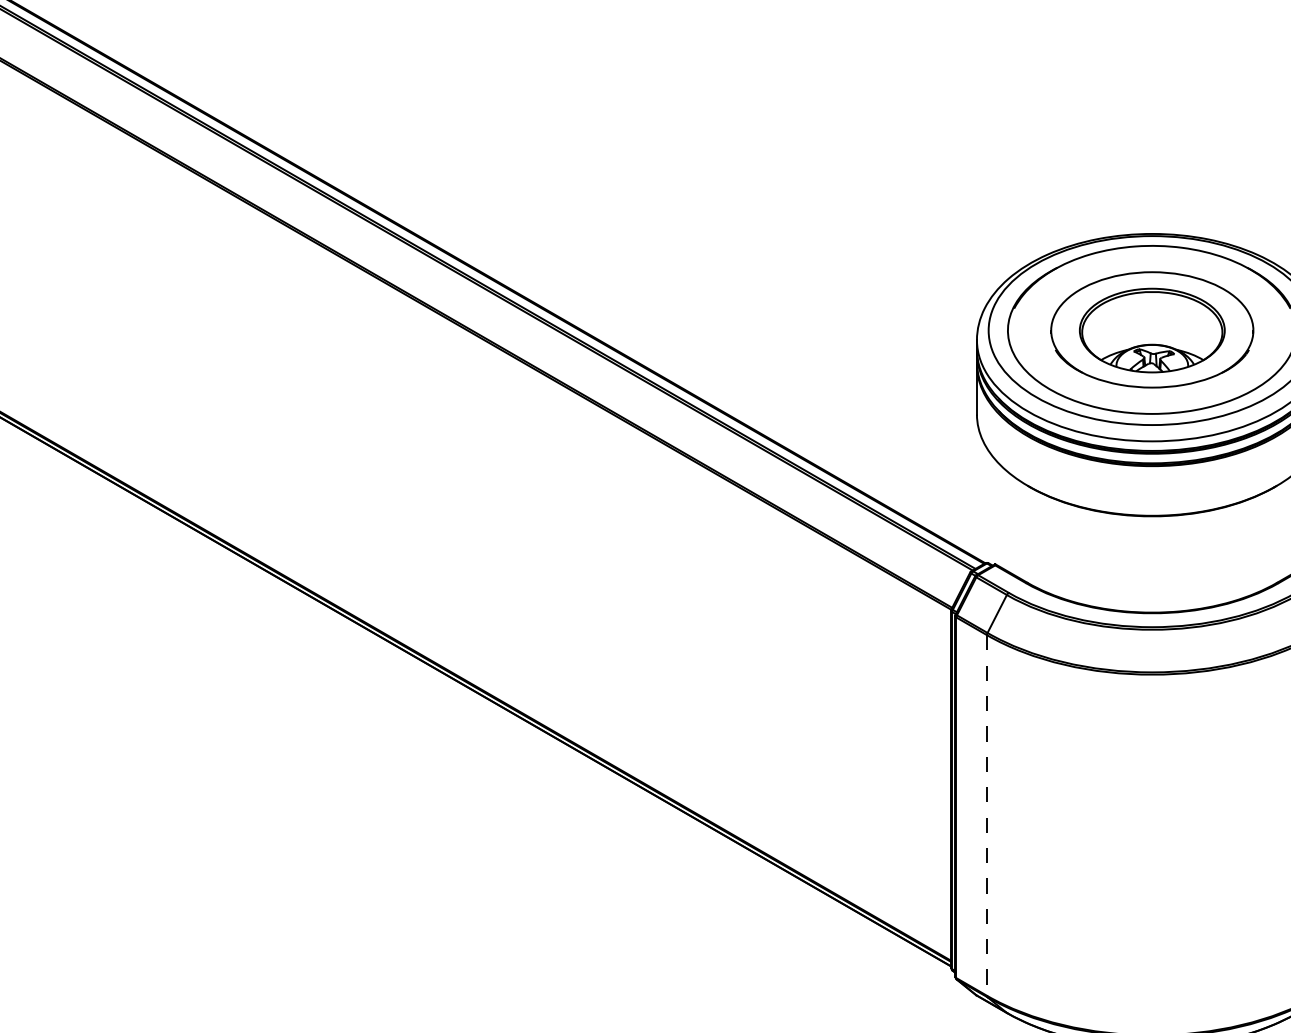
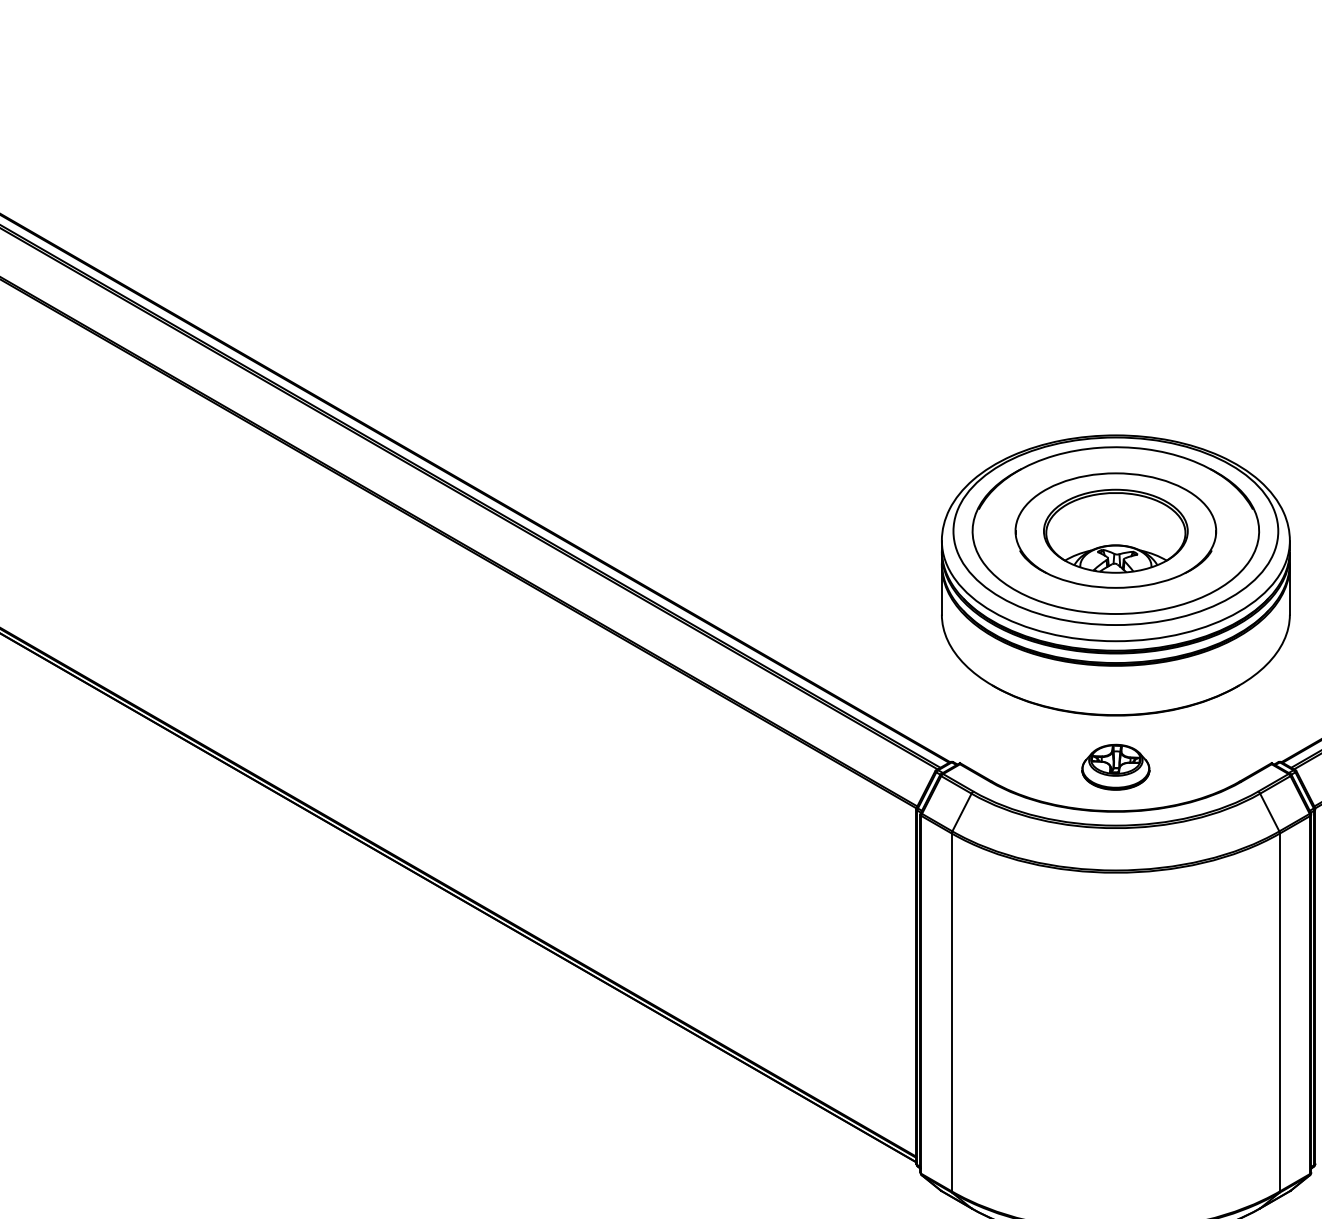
part: (1151, 567) -> (1115, 766), added
line: (986, 815) -> (951, 1012), dashed -> solid

